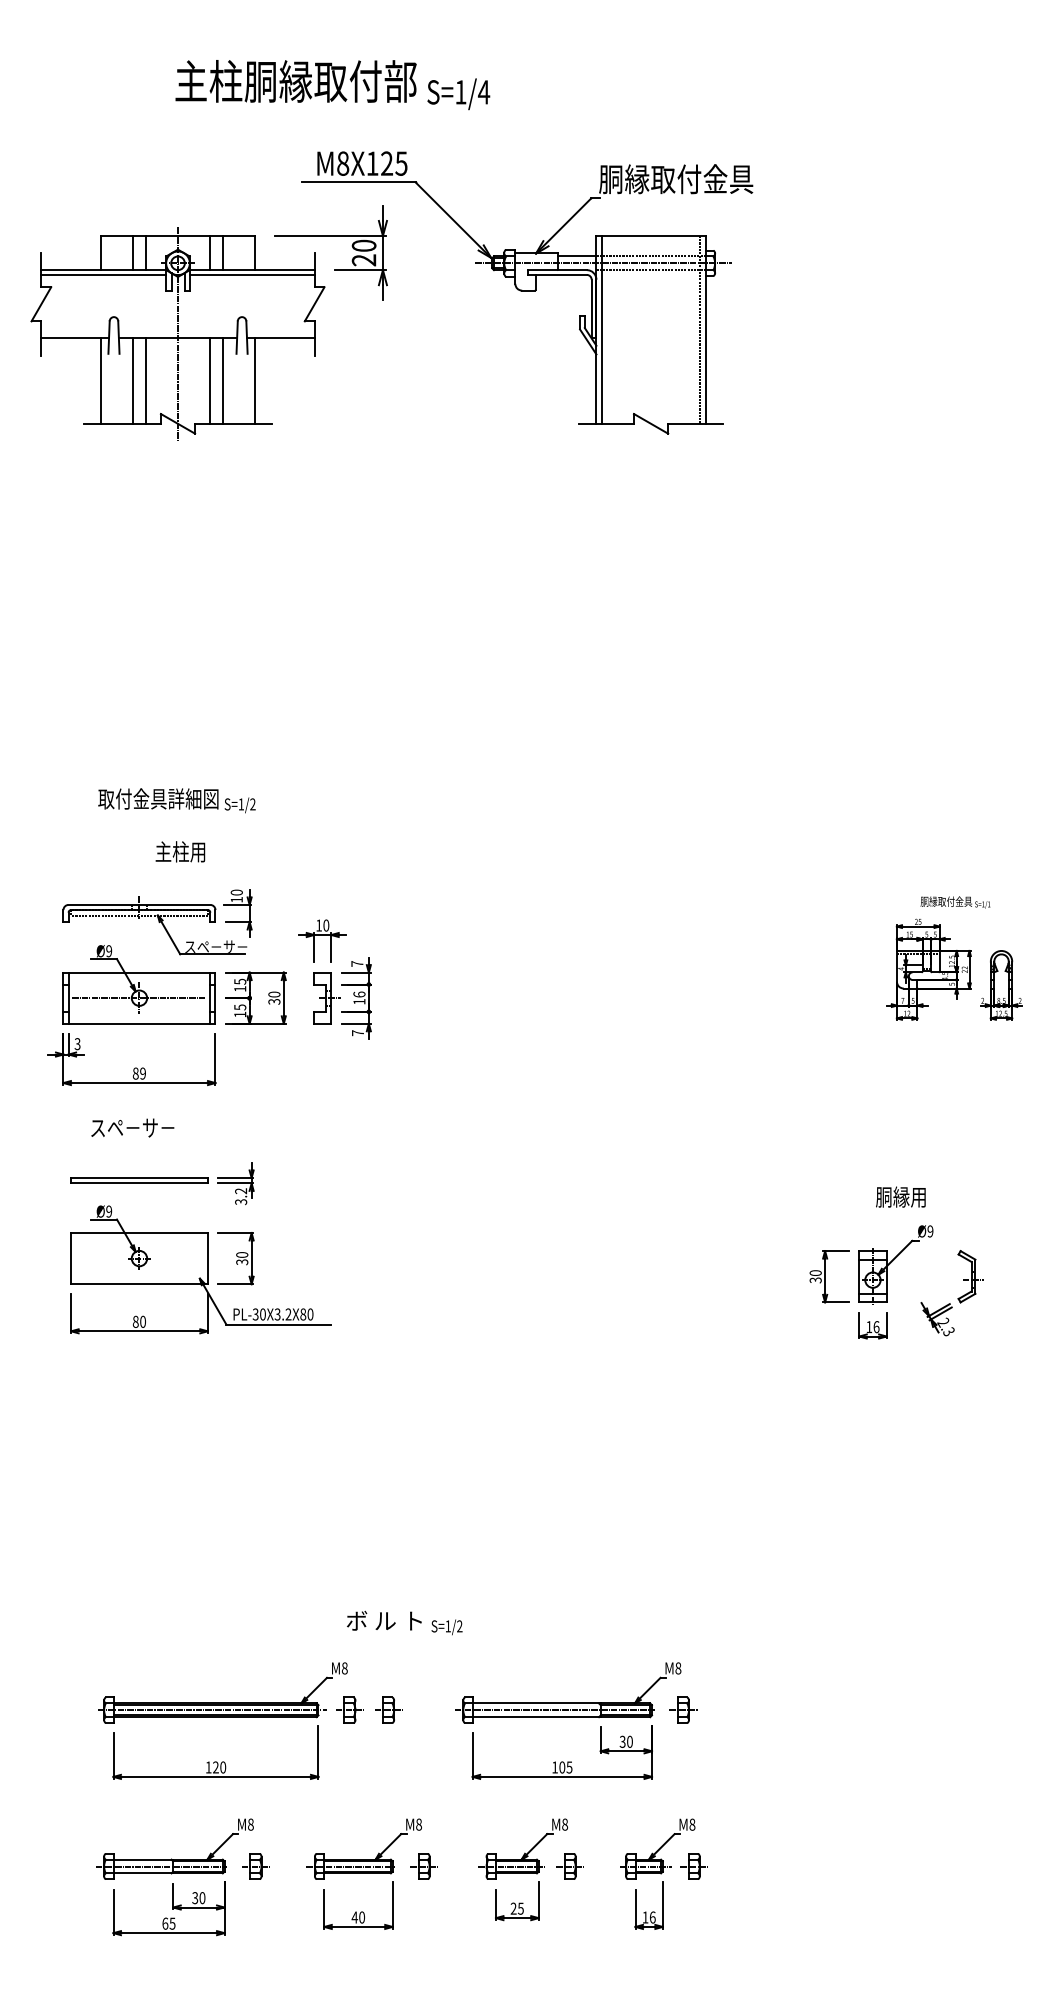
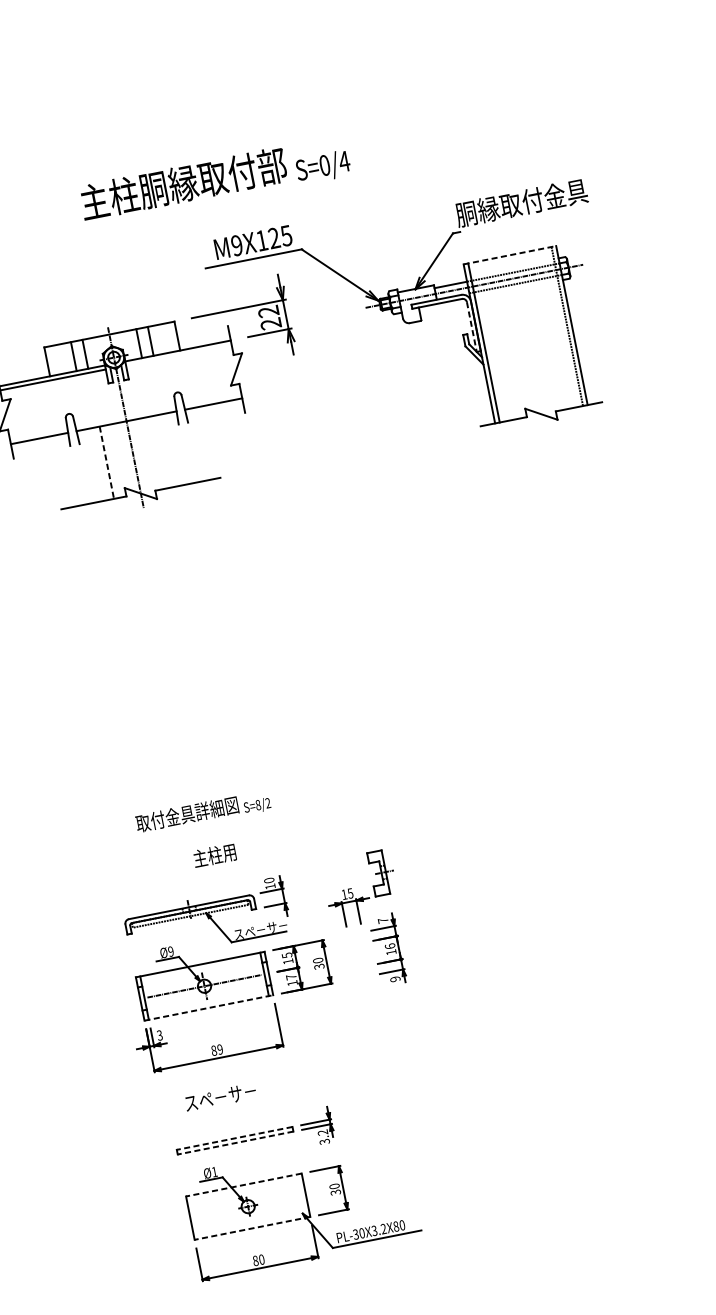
text: (460, 92) -> (324, 165), S=1/4 -> S=0/4
text: (343, 163) -> (237, 245), M8X125 -> M9X125
line: (651, 235) -> (510, 254), solid -> dashed
text: (364, 245) -> (268, 311), 20 -> 22
line: (251, 274) -> (178, 354), removed
line: (591, 309) -> (471, 327), solid -> dashed
line: (101, 380) -> (68, 469), removed
line: (132, 380) -> (95, 464), removed
line: (209, 380) -> (160, 451), removed
line: (223, 380) -> (172, 449), removed
line: (254, 380) -> (198, 444), removed
line: (146, 381) -> (107, 463), solid -> dashed
text: (241, 804) -> (258, 805), S=1/2 -> S=8/2
text: (326, 925) -> (350, 893), 10 -> 15
part: (326, 998) -> (381, 873), moved
text: (240, 1007) -> (291, 977), 15 -> 17
line: (139, 1023) -> (208, 1007), solid -> dashed
text: (357, 1033) -> (395, 979), 7 -> 9
line: (138, 1177) -> (233, 1138), solid -> dashed
line: (138, 1183) -> (234, 1143), solid -> dashed
text: (109, 1211) -> (214, 1171), Ø9 -> Ø1
line: (138, 1232) -> (243, 1184), solid -> dashed
line: (138, 1284) -> (251, 1228), solid -> dashed

